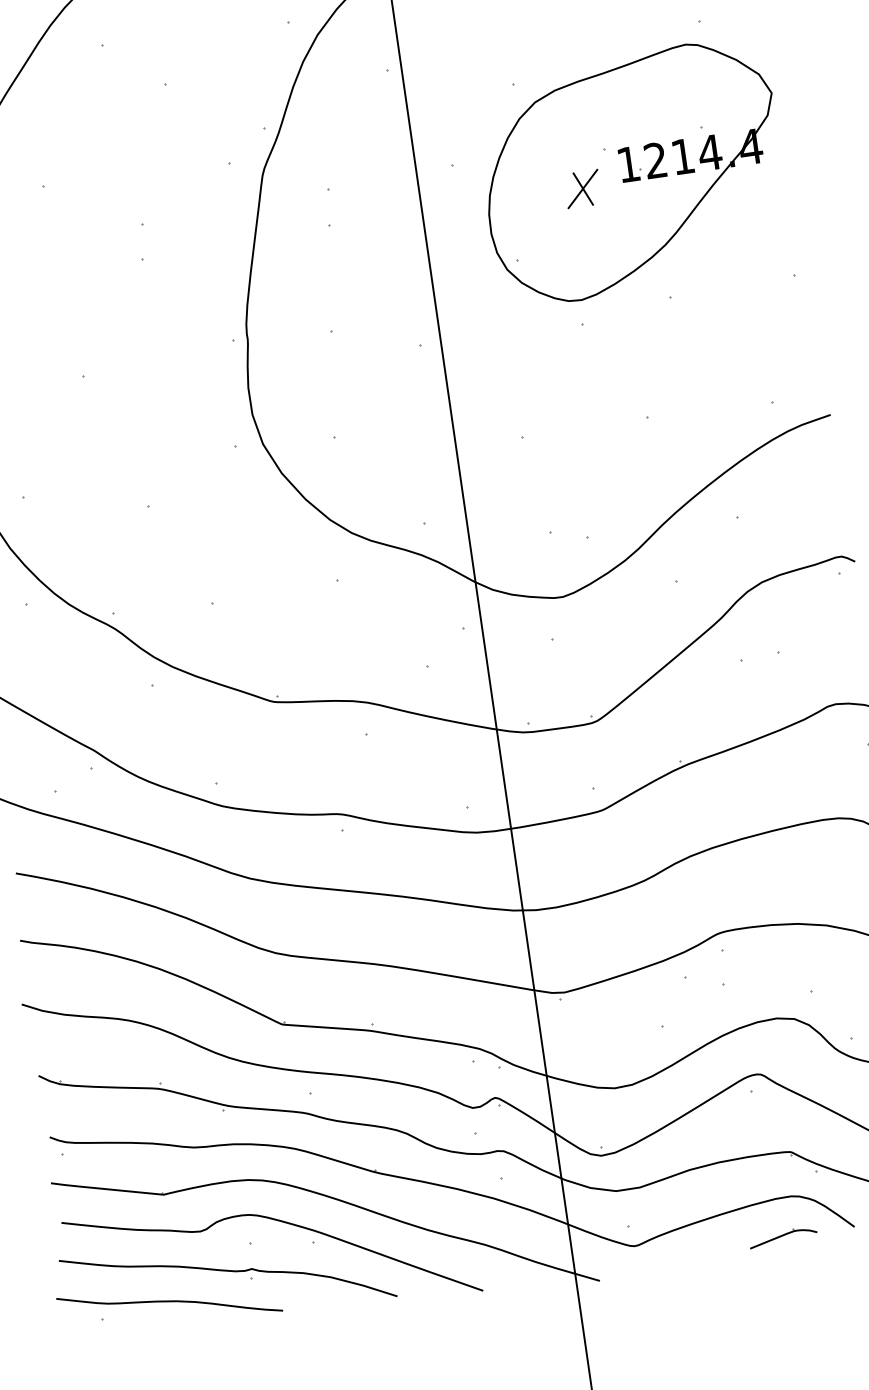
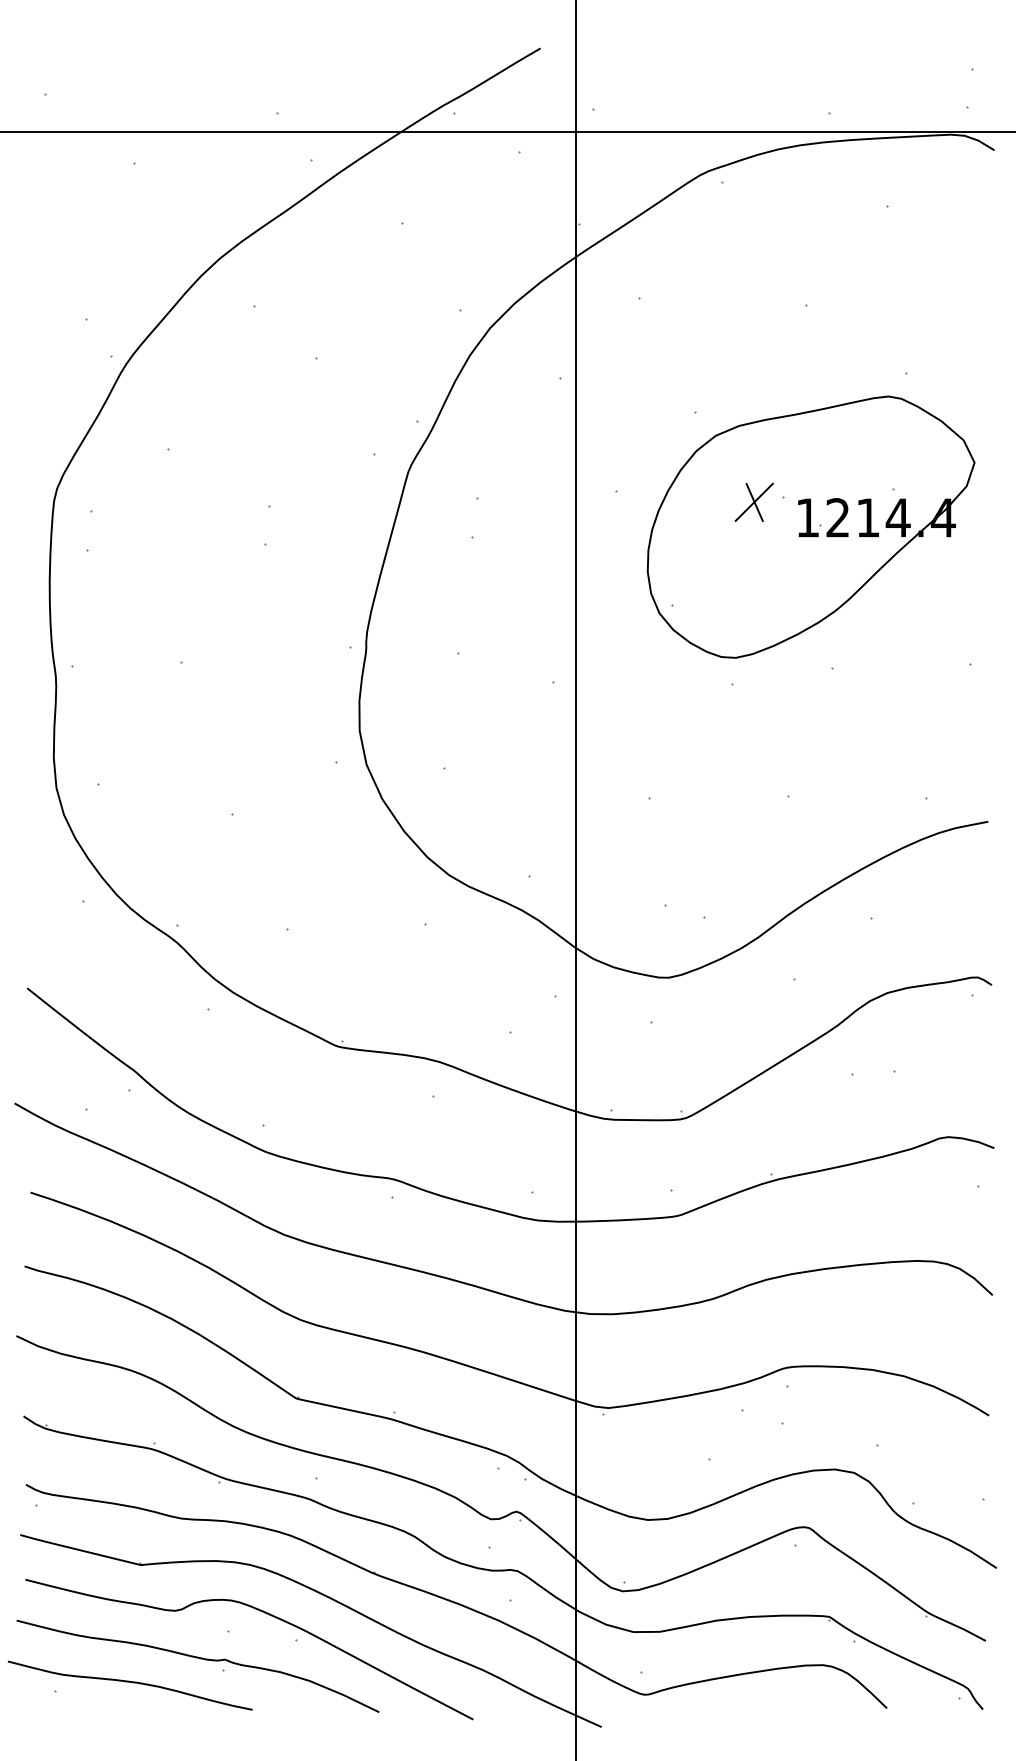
part: (582, 188) -> (753, 501), moved
part: (782, 1237) -> (807, 1708), removed

